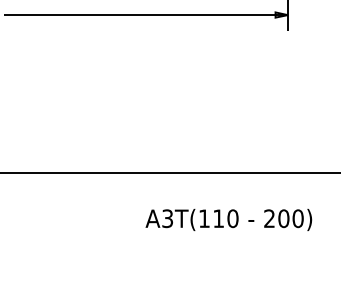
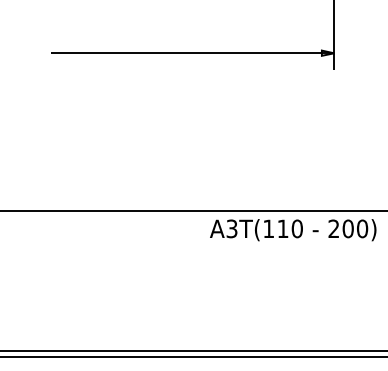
text: (229, 220) -> (293, 230), moved

